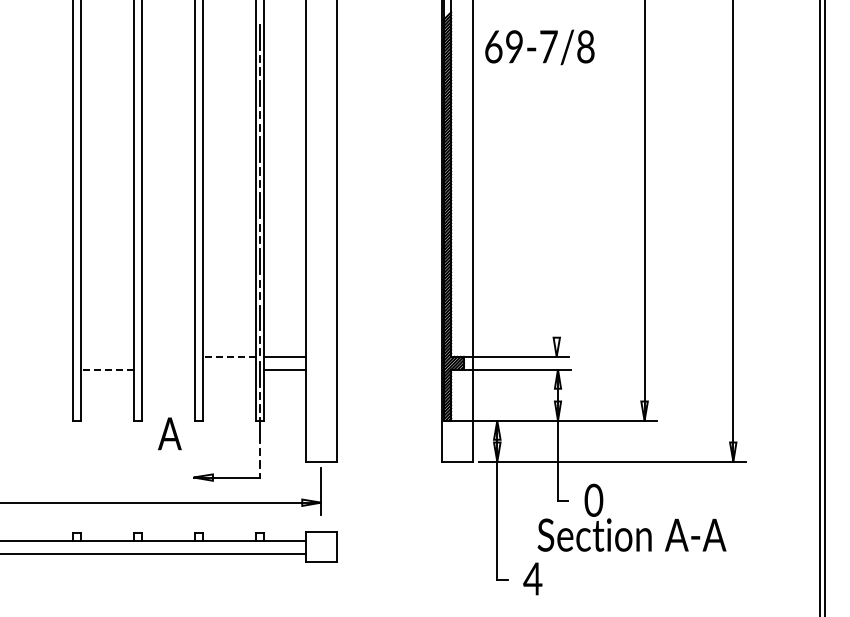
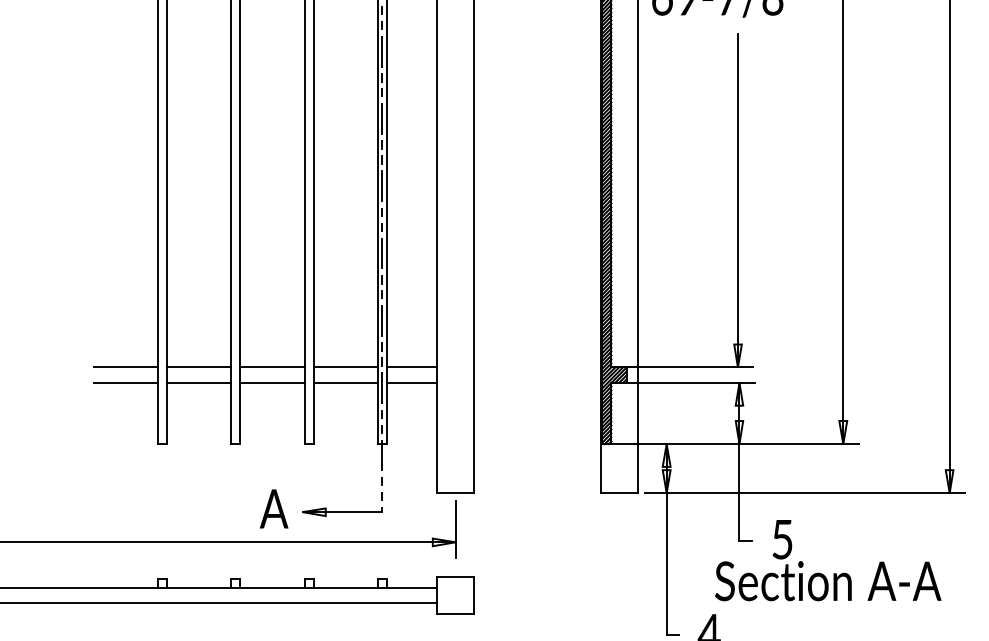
line: (556, 217) -> (737, 200), added
line: (45, 356) -> (124, 367), added
line: (107, 356) -> (199, 367), added
line: (168, 356) -> (272, 367), added
line: (229, 356) -> (345, 367), dashed -> solid
line: (45, 369) -> (124, 382), added
line: (107, 369) -> (199, 382), dashed -> solid
line: (168, 369) -> (272, 382), added
line: (229, 369) -> (345, 382), added
text: (169, 433) -> (273, 508), moved
text: (593, 499) -> (782, 538), 0 -> 5

